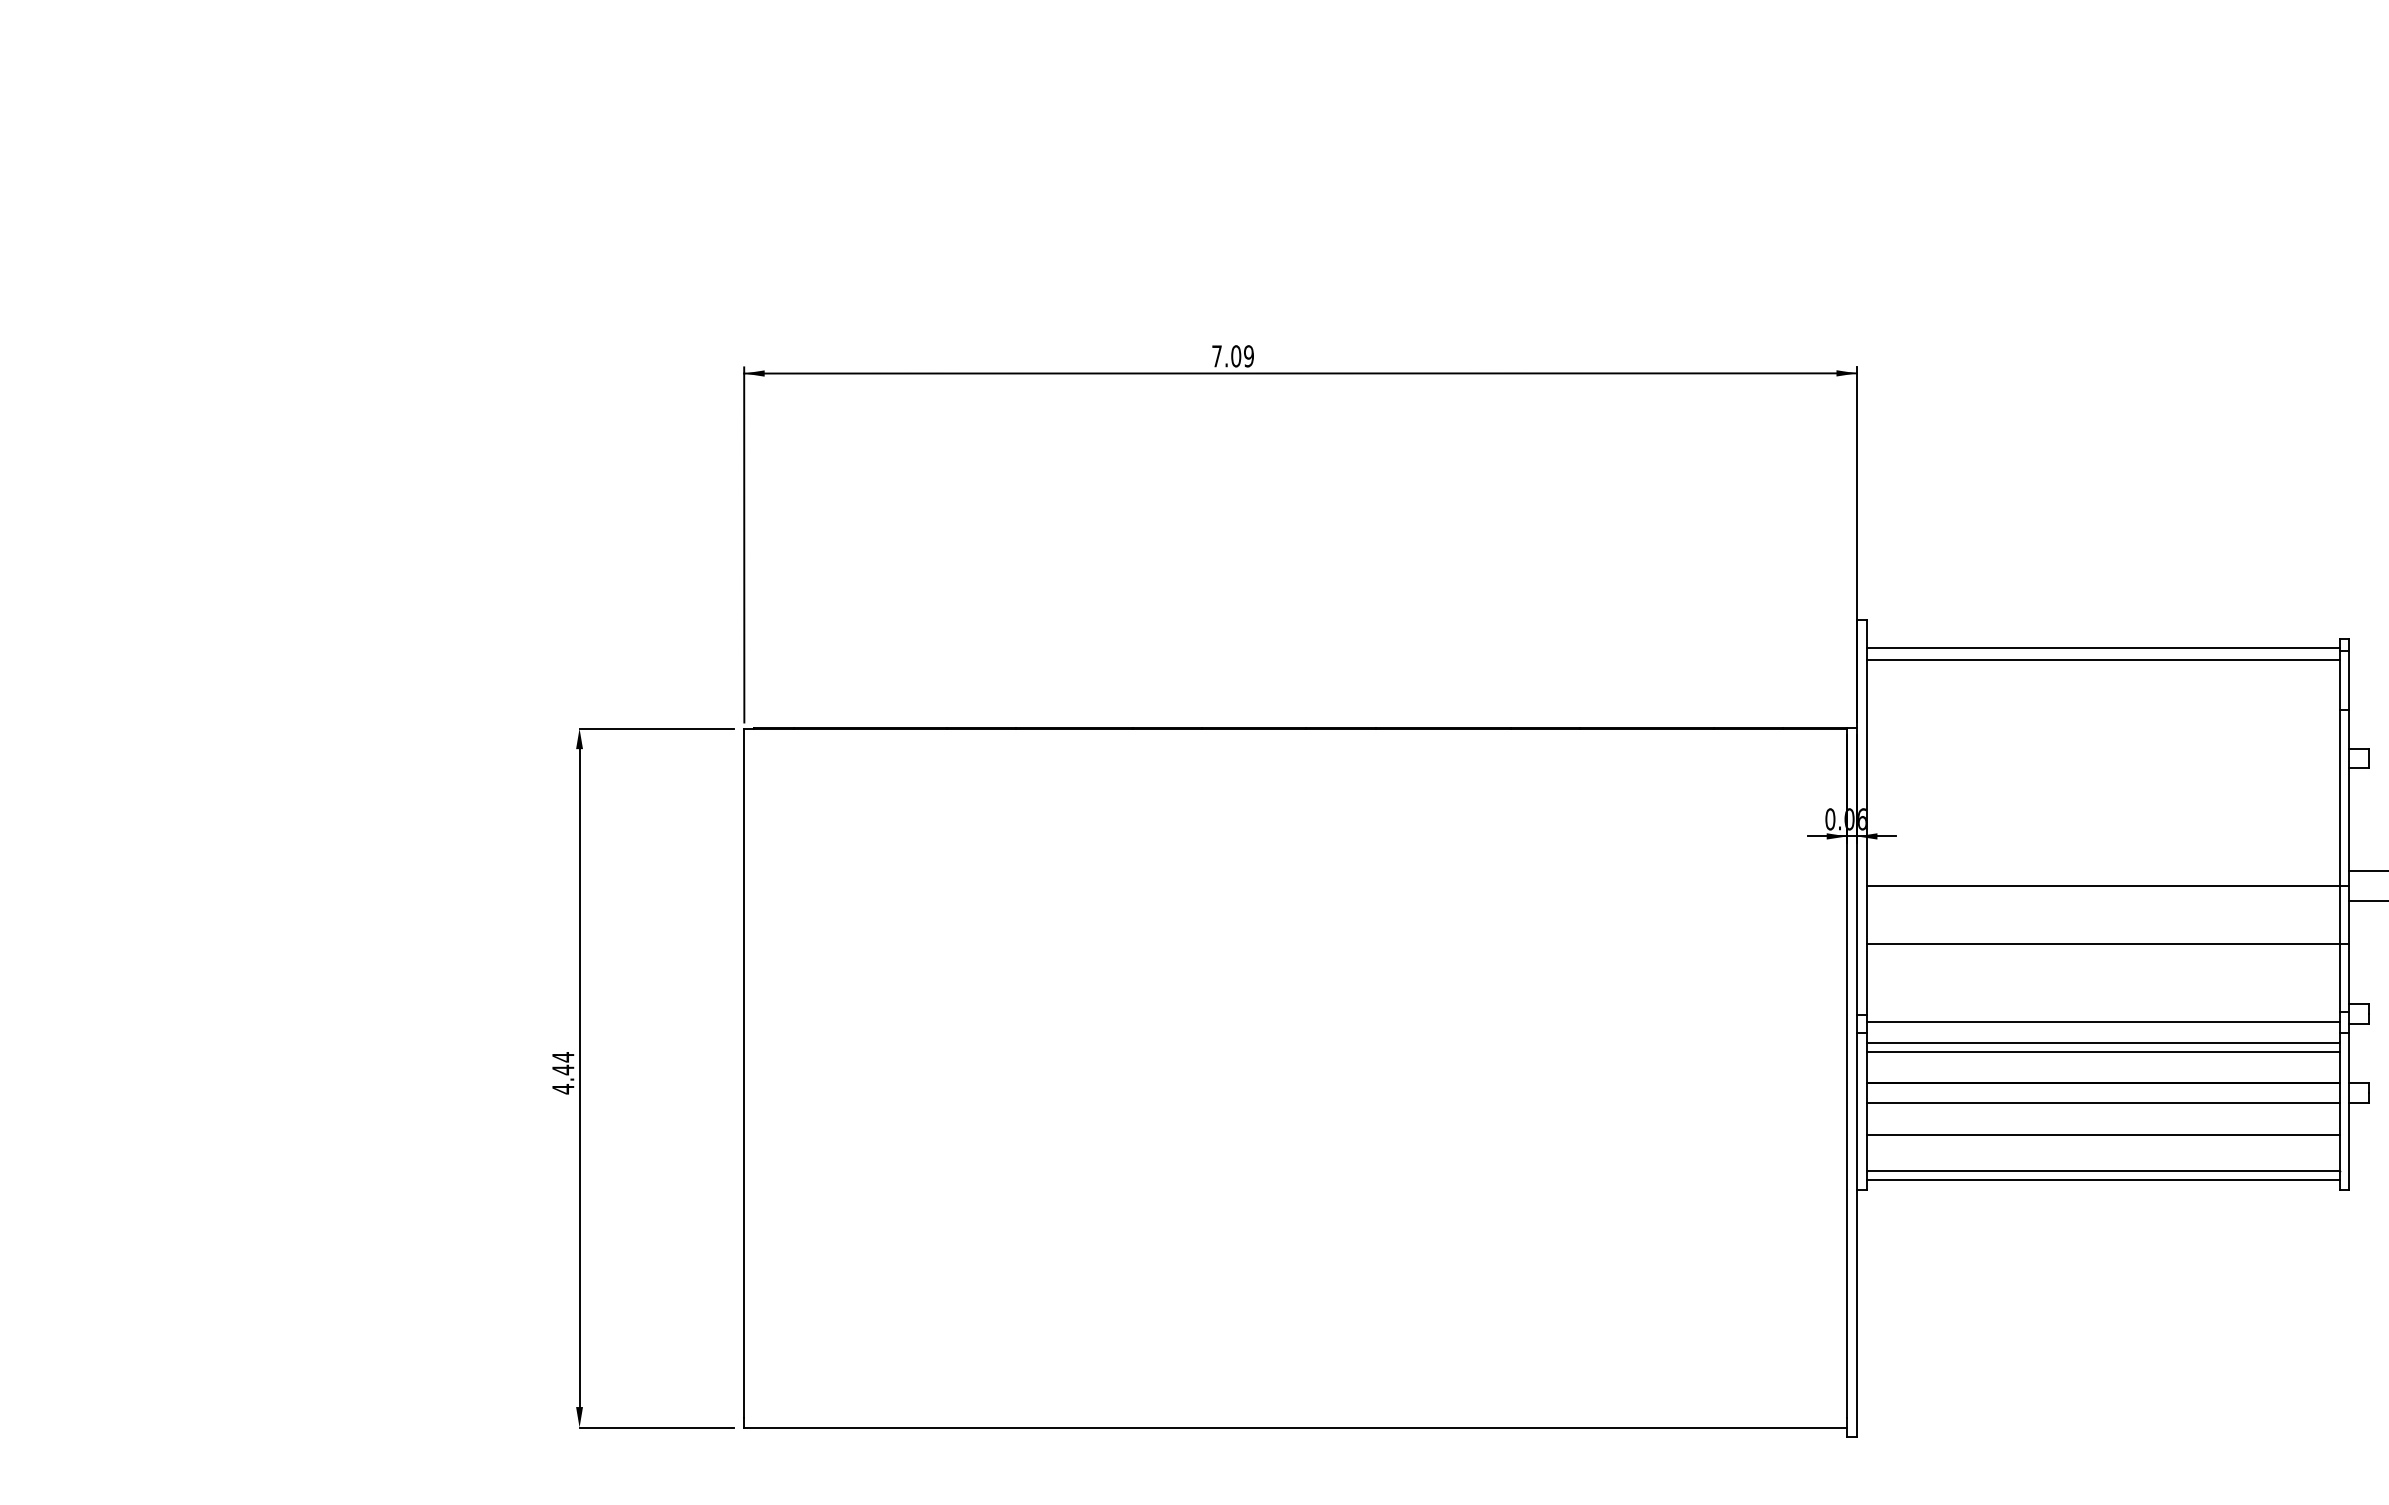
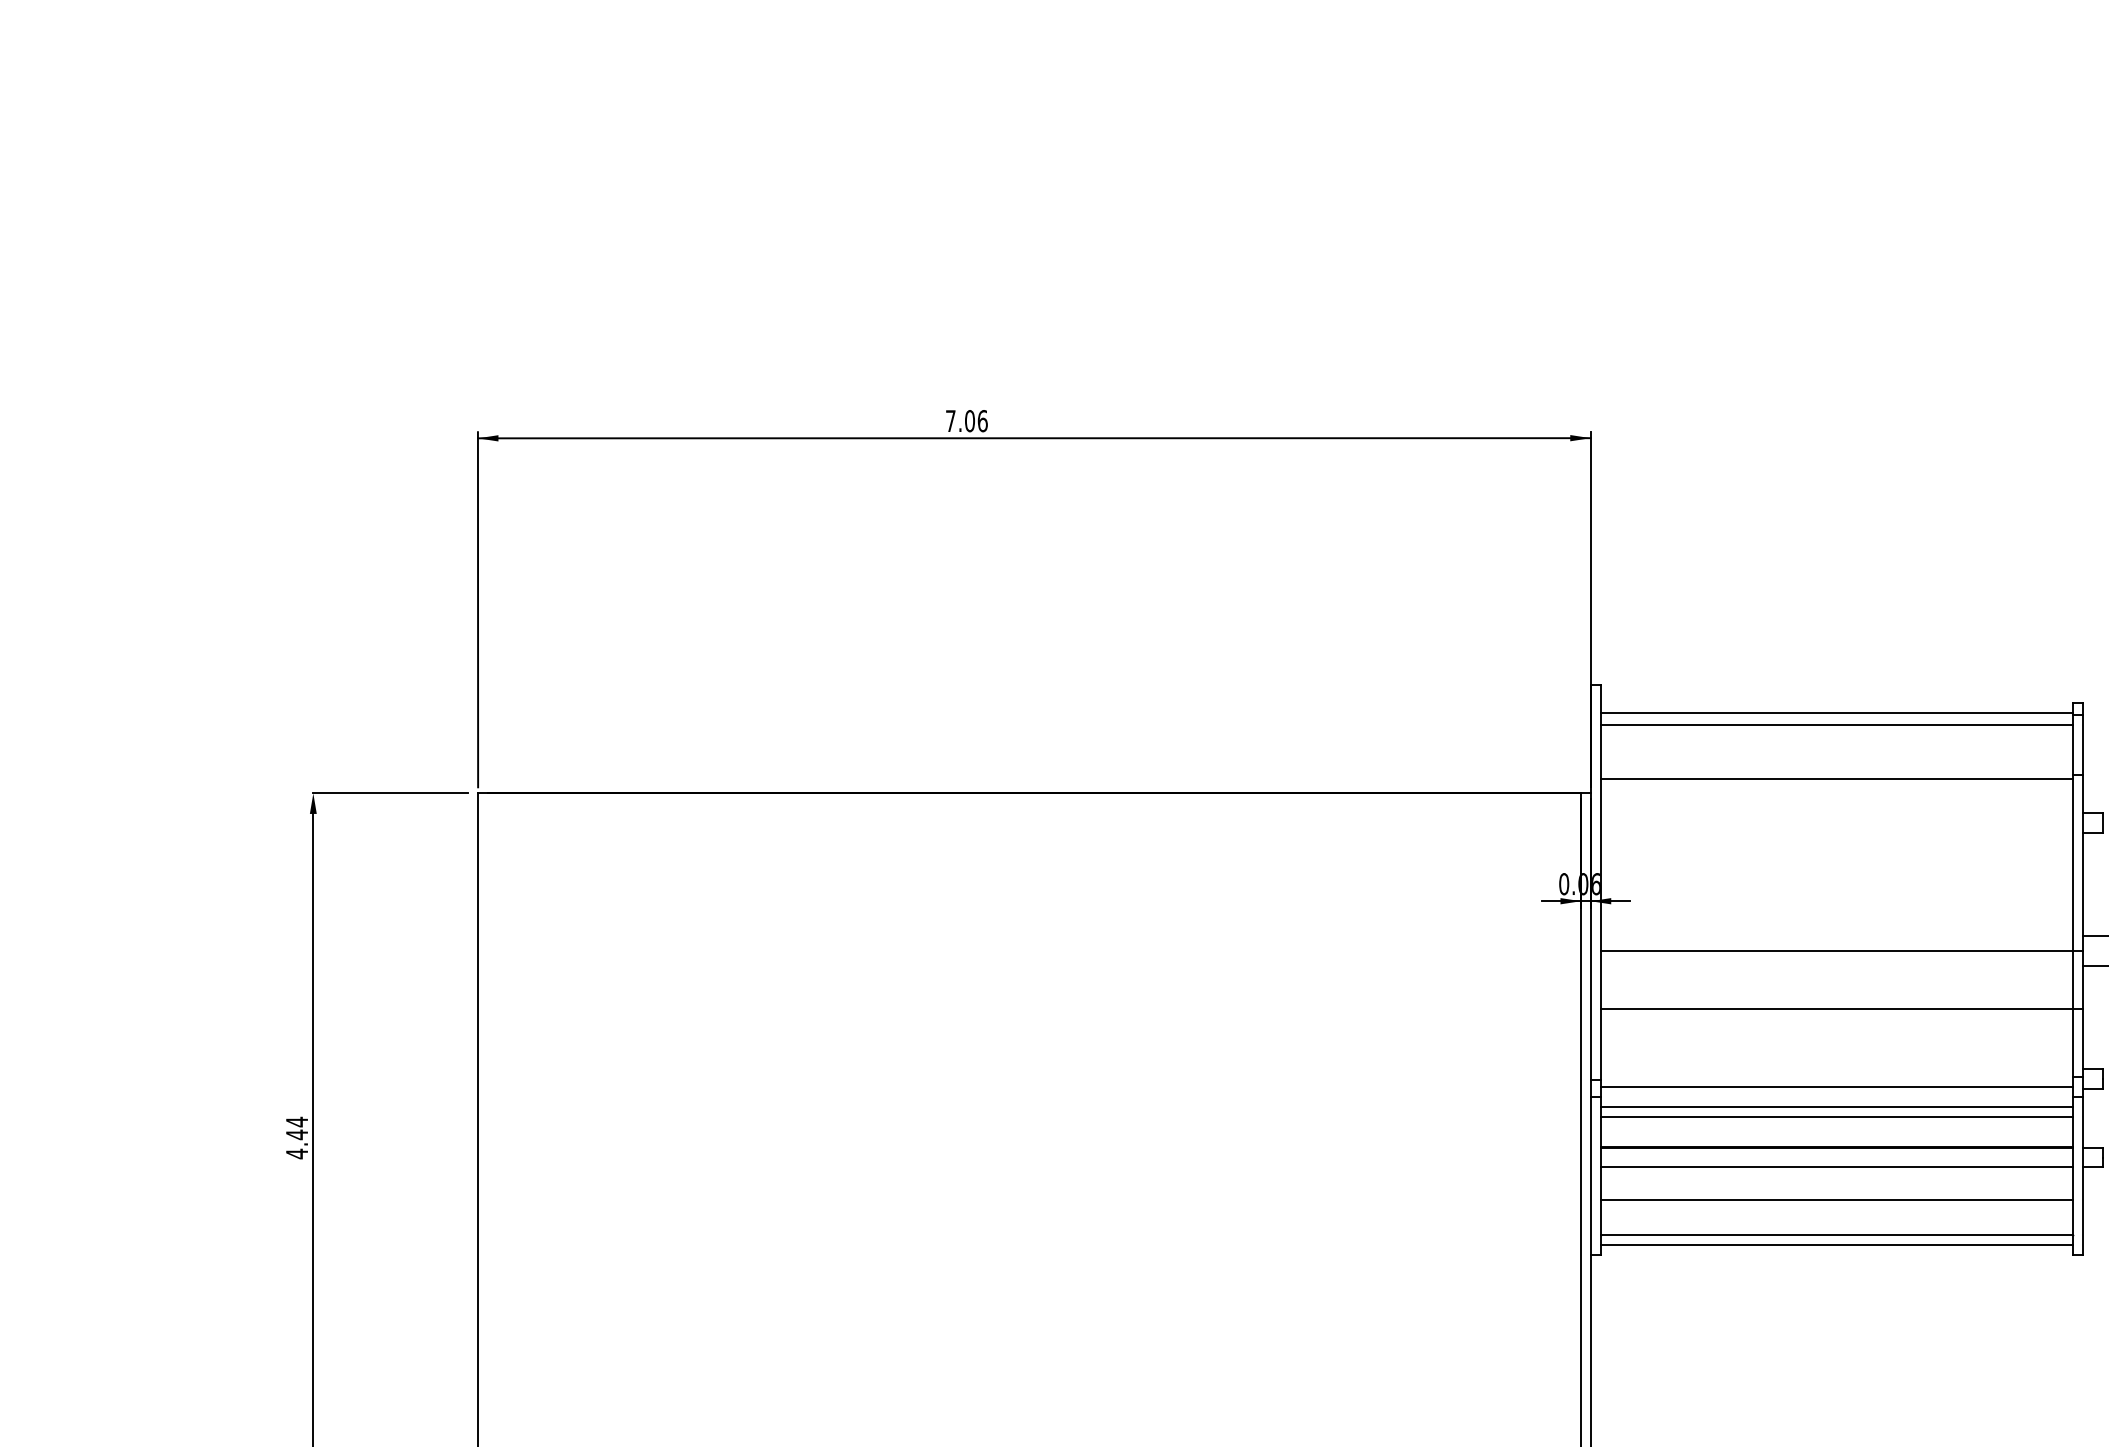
text: (1249, 356) -> (983, 421), 7.09 -> 7.06
line: (2102, 714) -> (1836, 779), added

